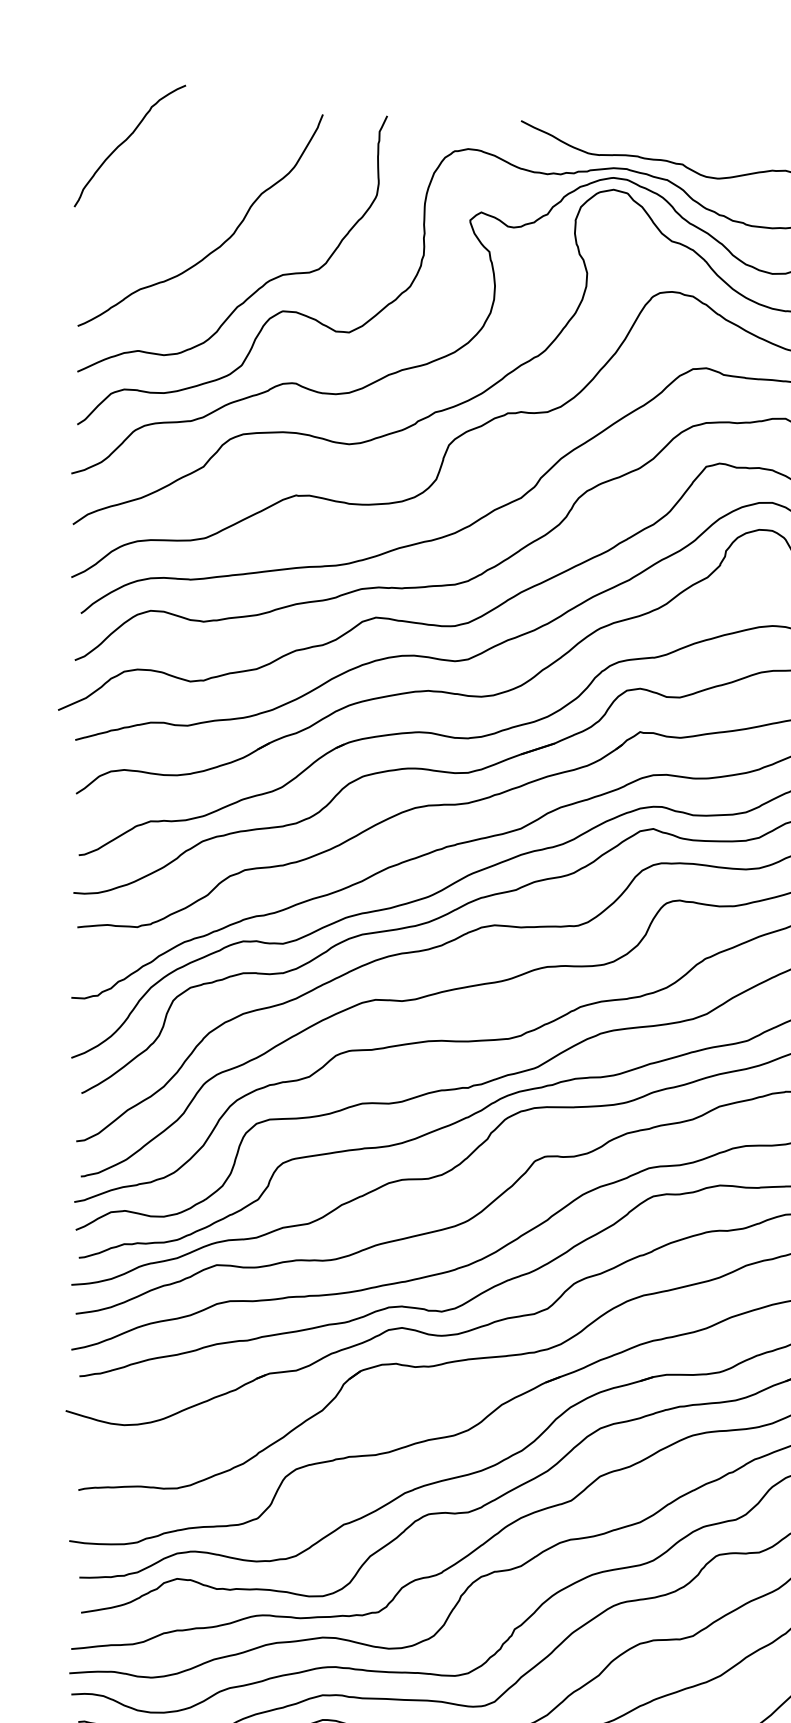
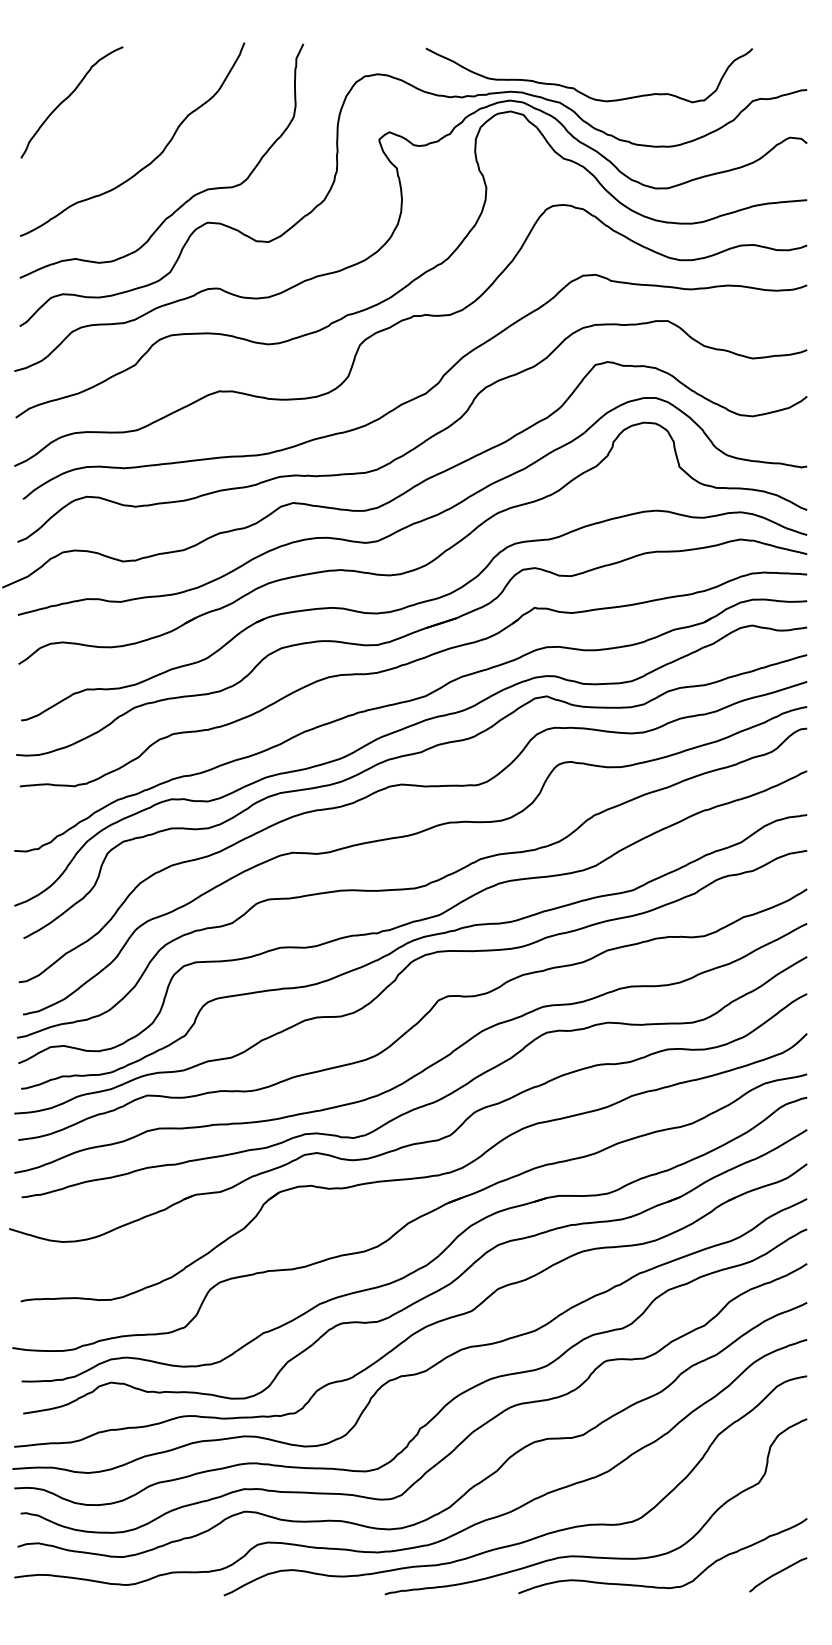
curve: (126, 141) -> (68, 98), moved

